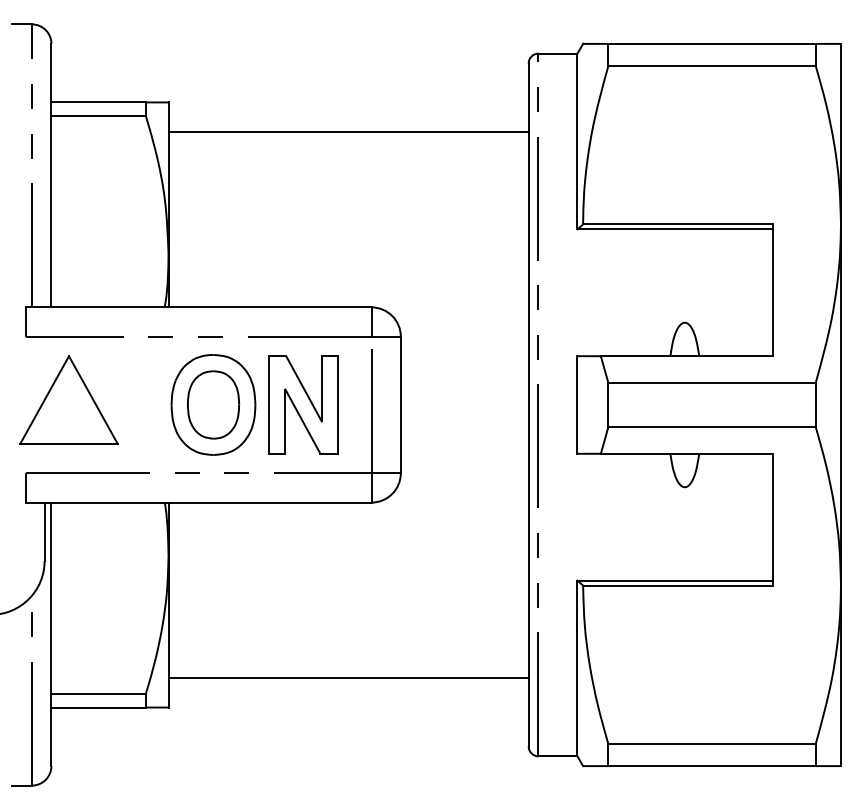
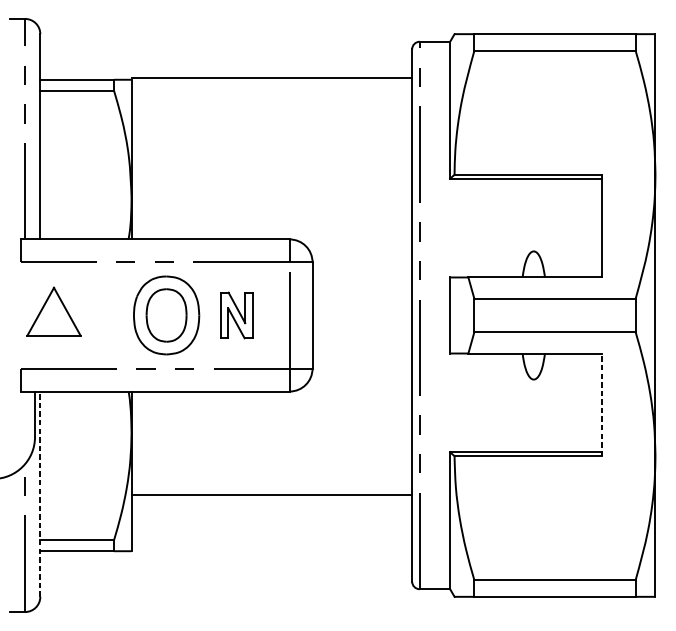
line: (348, 131) -> (271, 77), moved
part: (68, 400) -> (53, 311), size x0.7
part: (303, 404) -> (236, 315), size x0.6
line: (772, 519) -> (602, 404), solid -> dashed
line: (51, 634) -> (40, 494), solid -> dashed
line: (348, 678) -> (271, 495), moved

